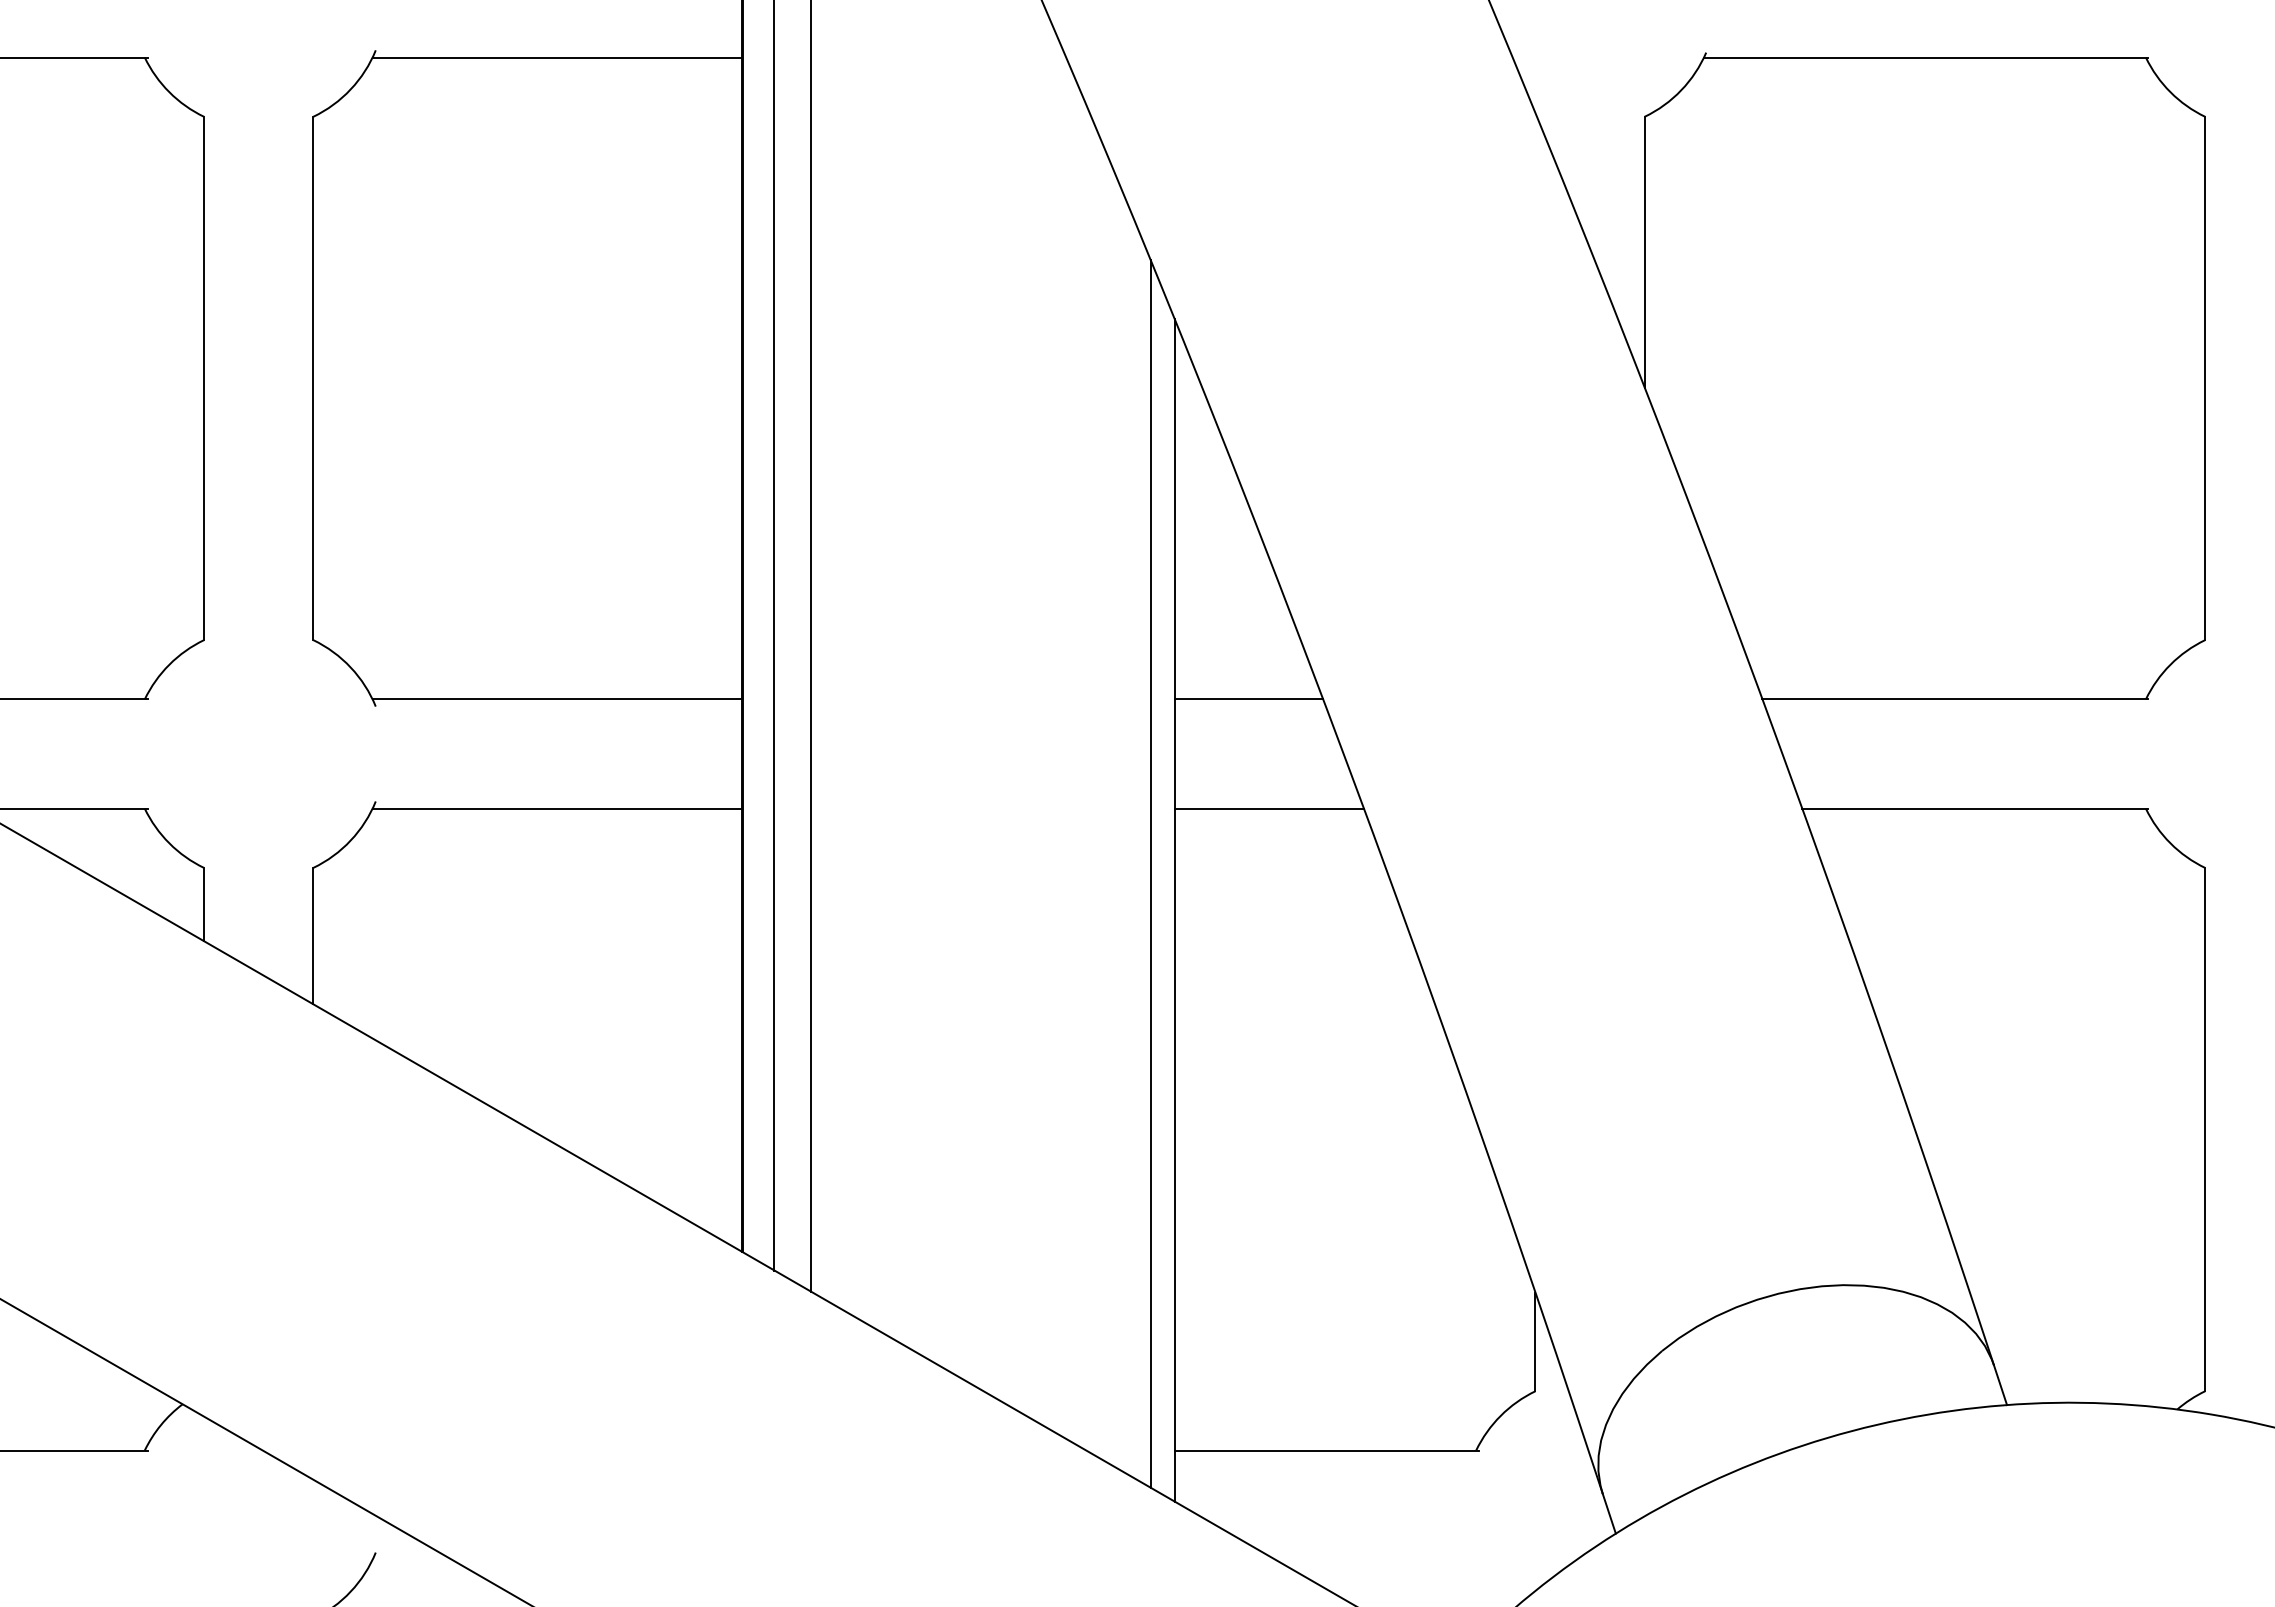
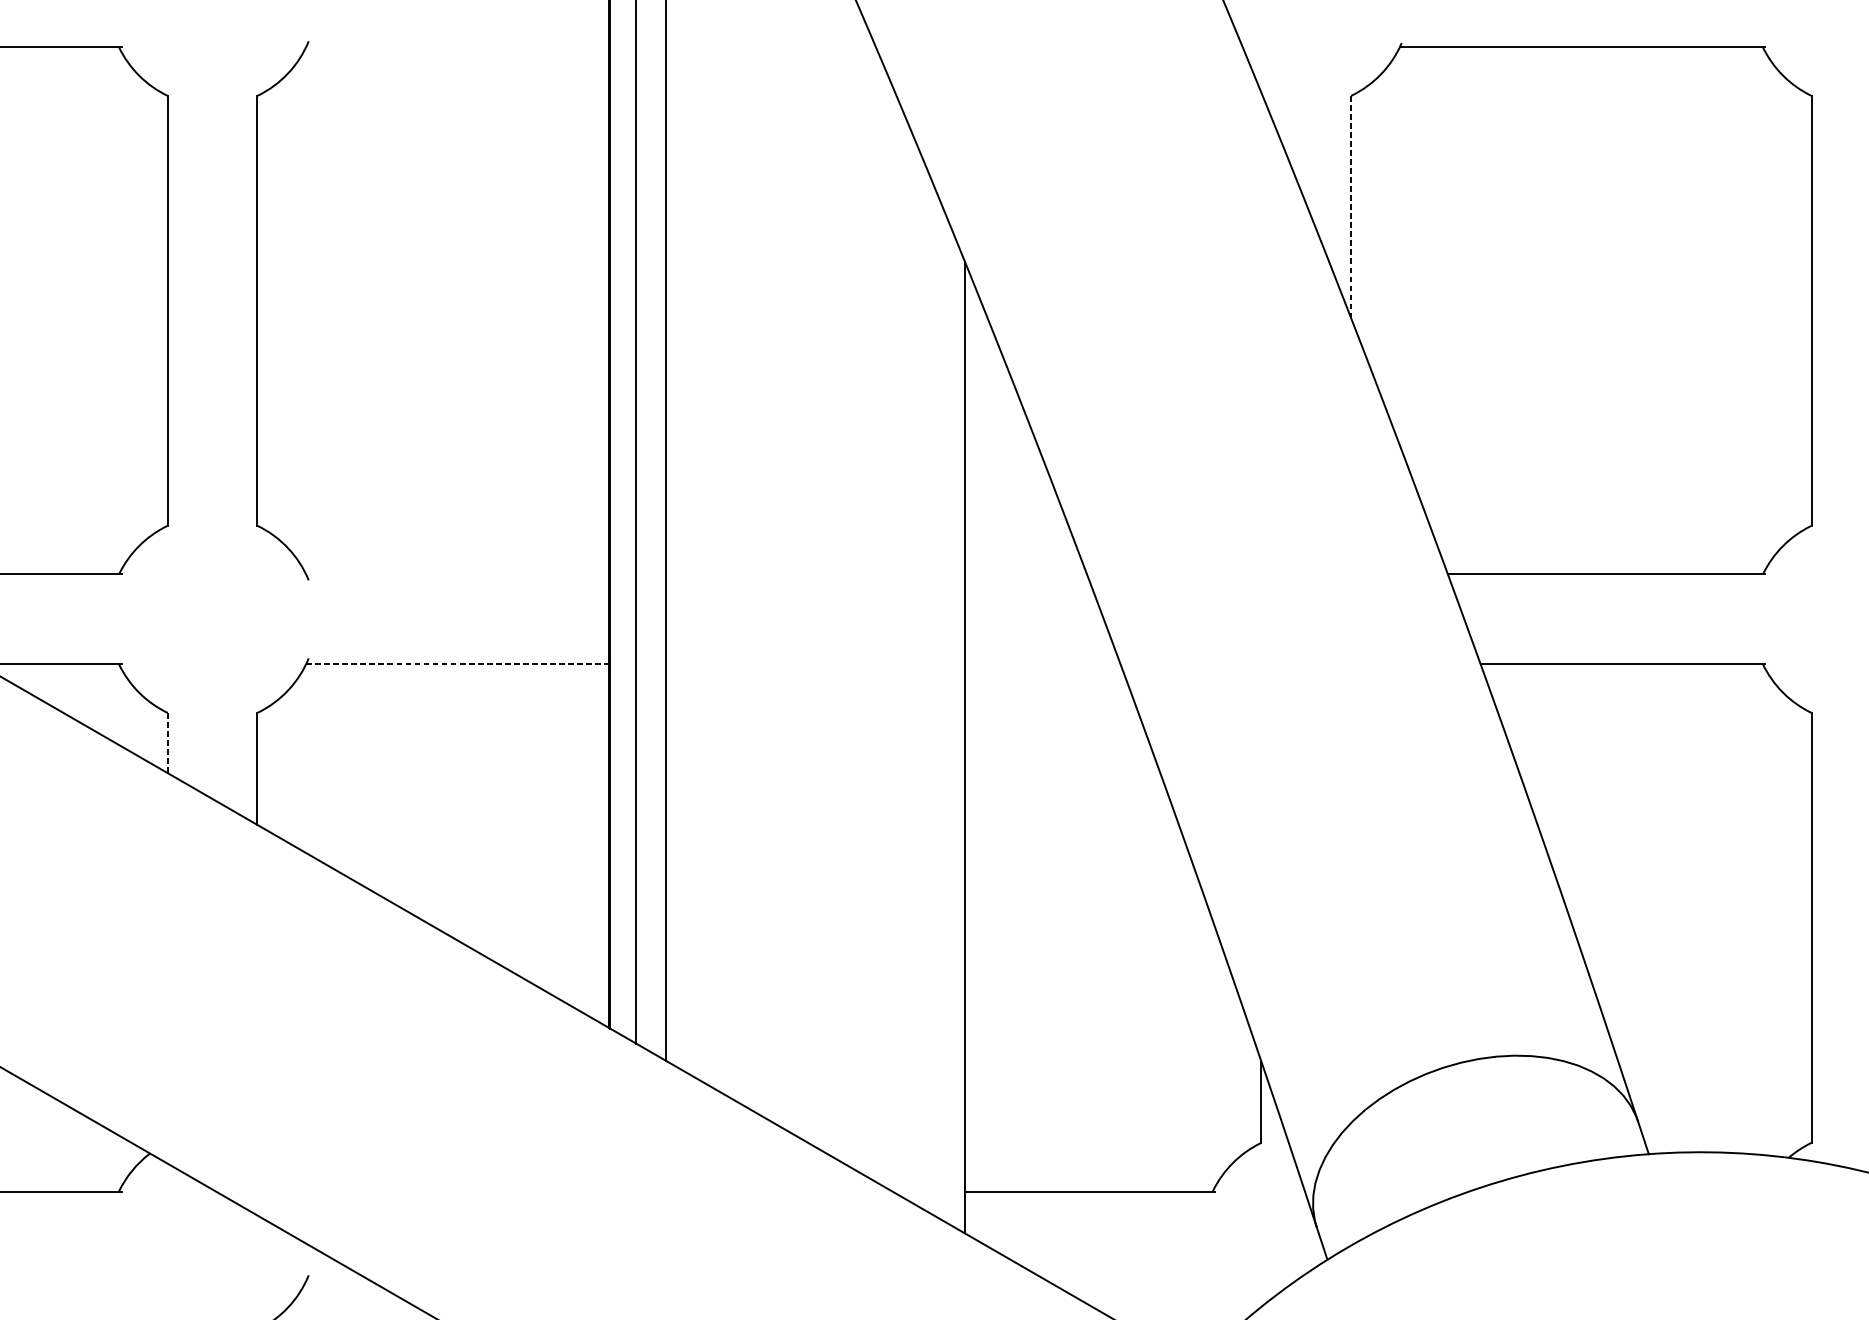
line: (556, 57) -> (457, 47), removed
line: (1644, 251) -> (1351, 206), solid -> dashed
line: (556, 699) -> (457, 574), removed
line: (1248, 699) -> (1025, 574), removed
line: (557, 808) -> (458, 664), solid -> dashed
line: (1268, 808) -> (1042, 664), removed
line: (1150, 873) -> (945, 717), removed
line: (204, 904) -> (168, 742), solid -> dashed

